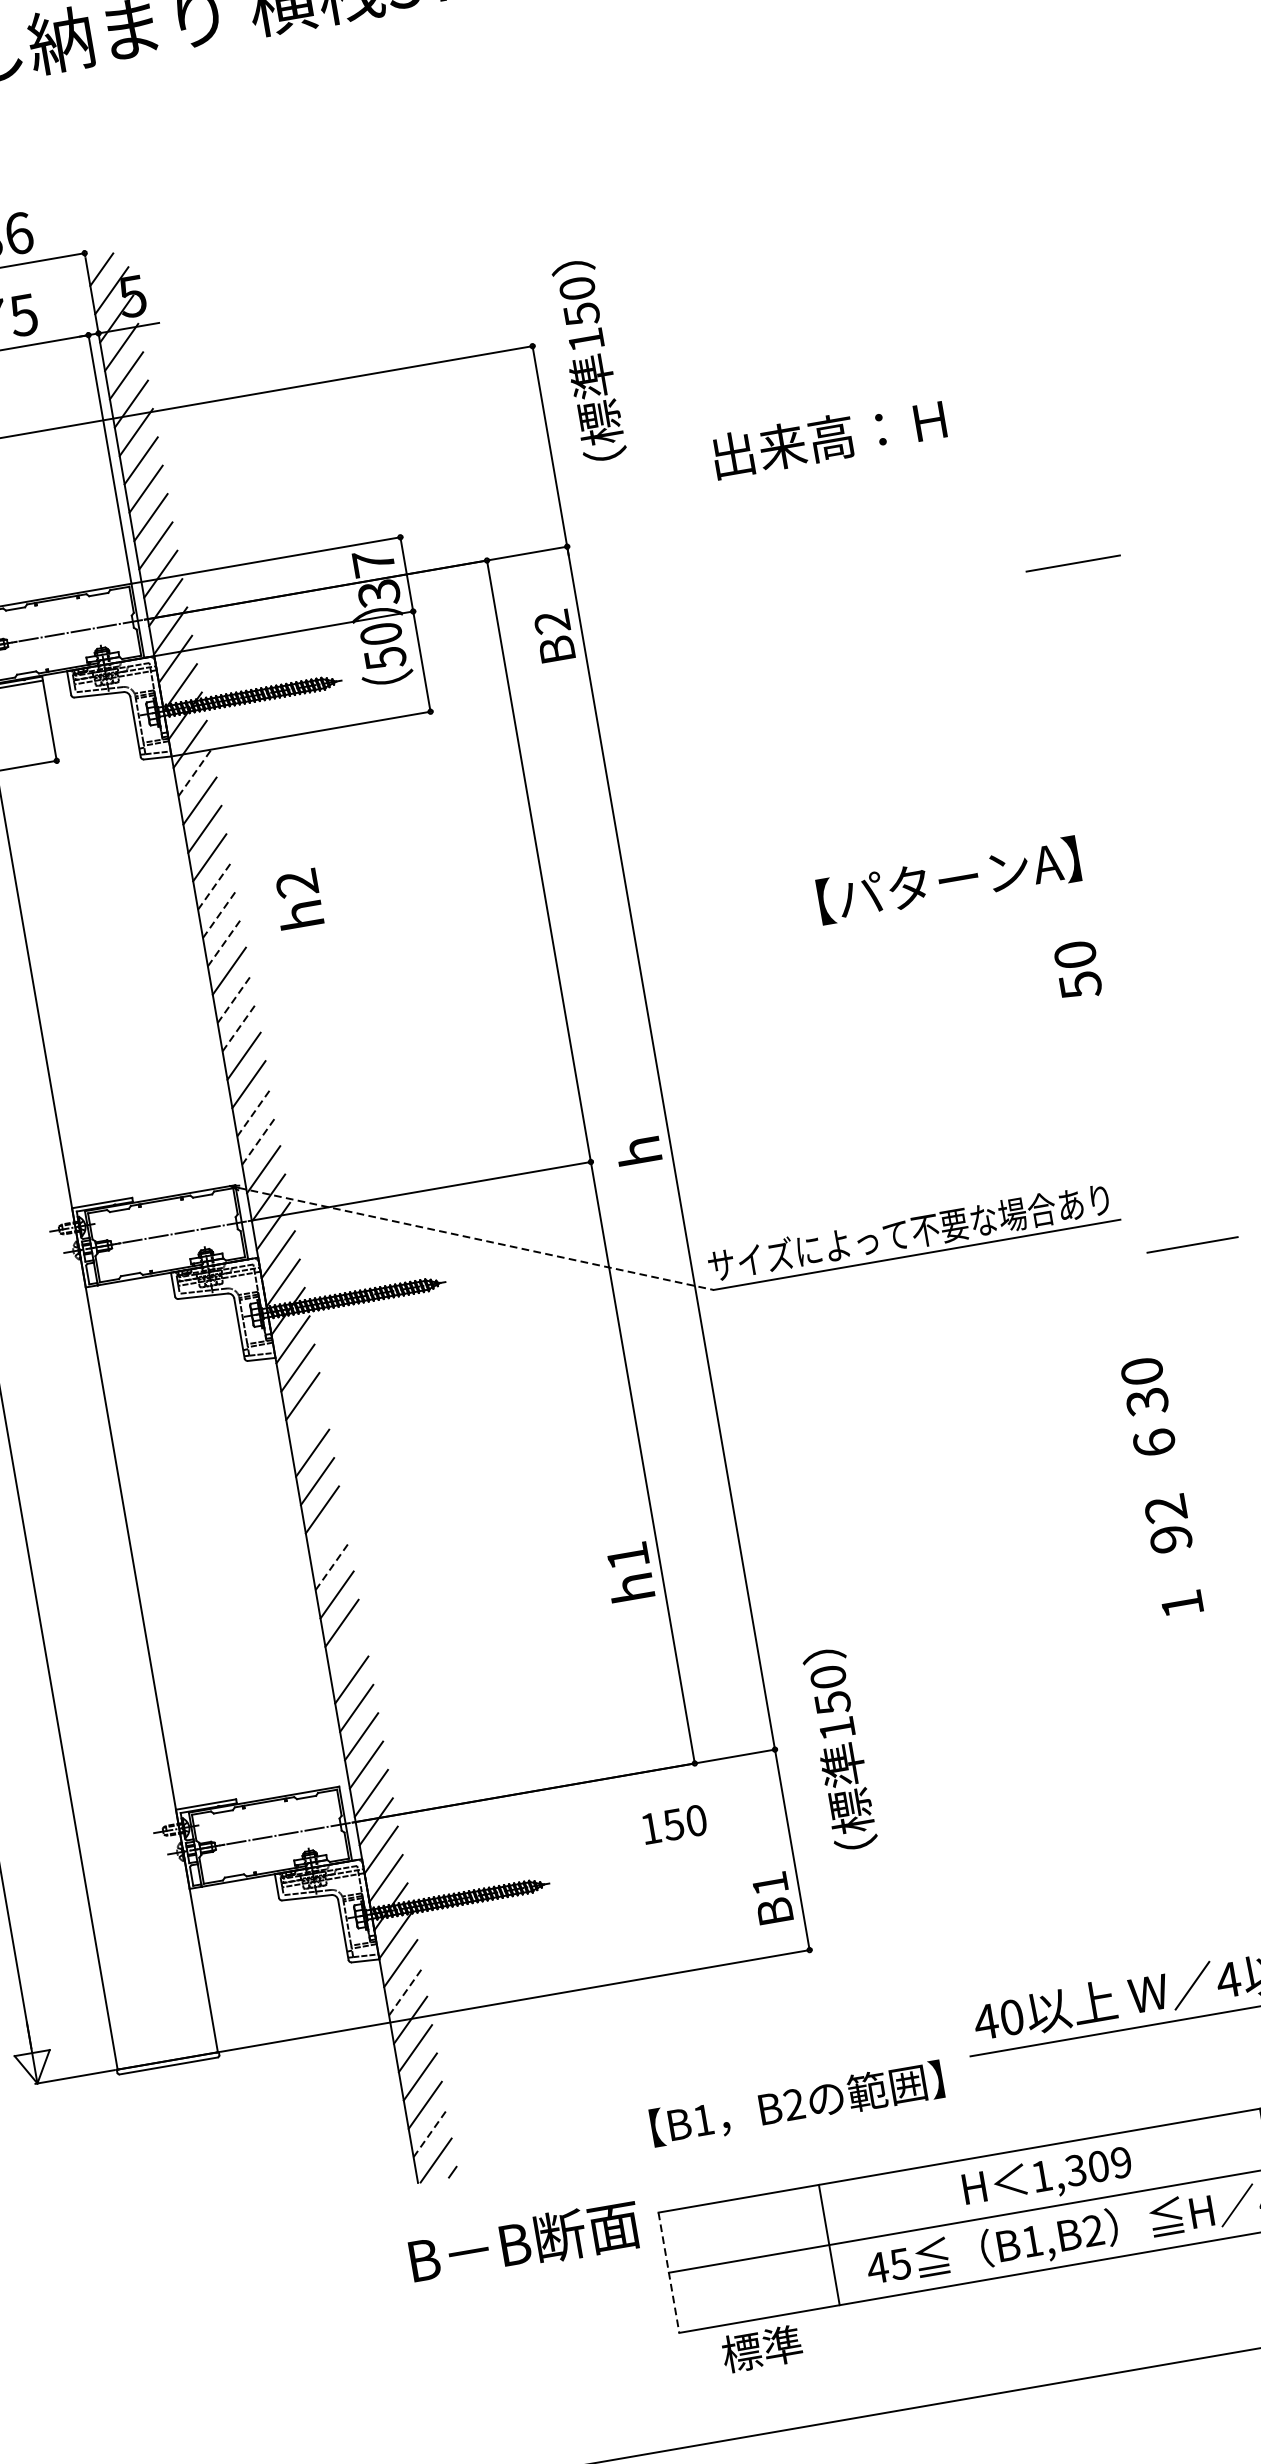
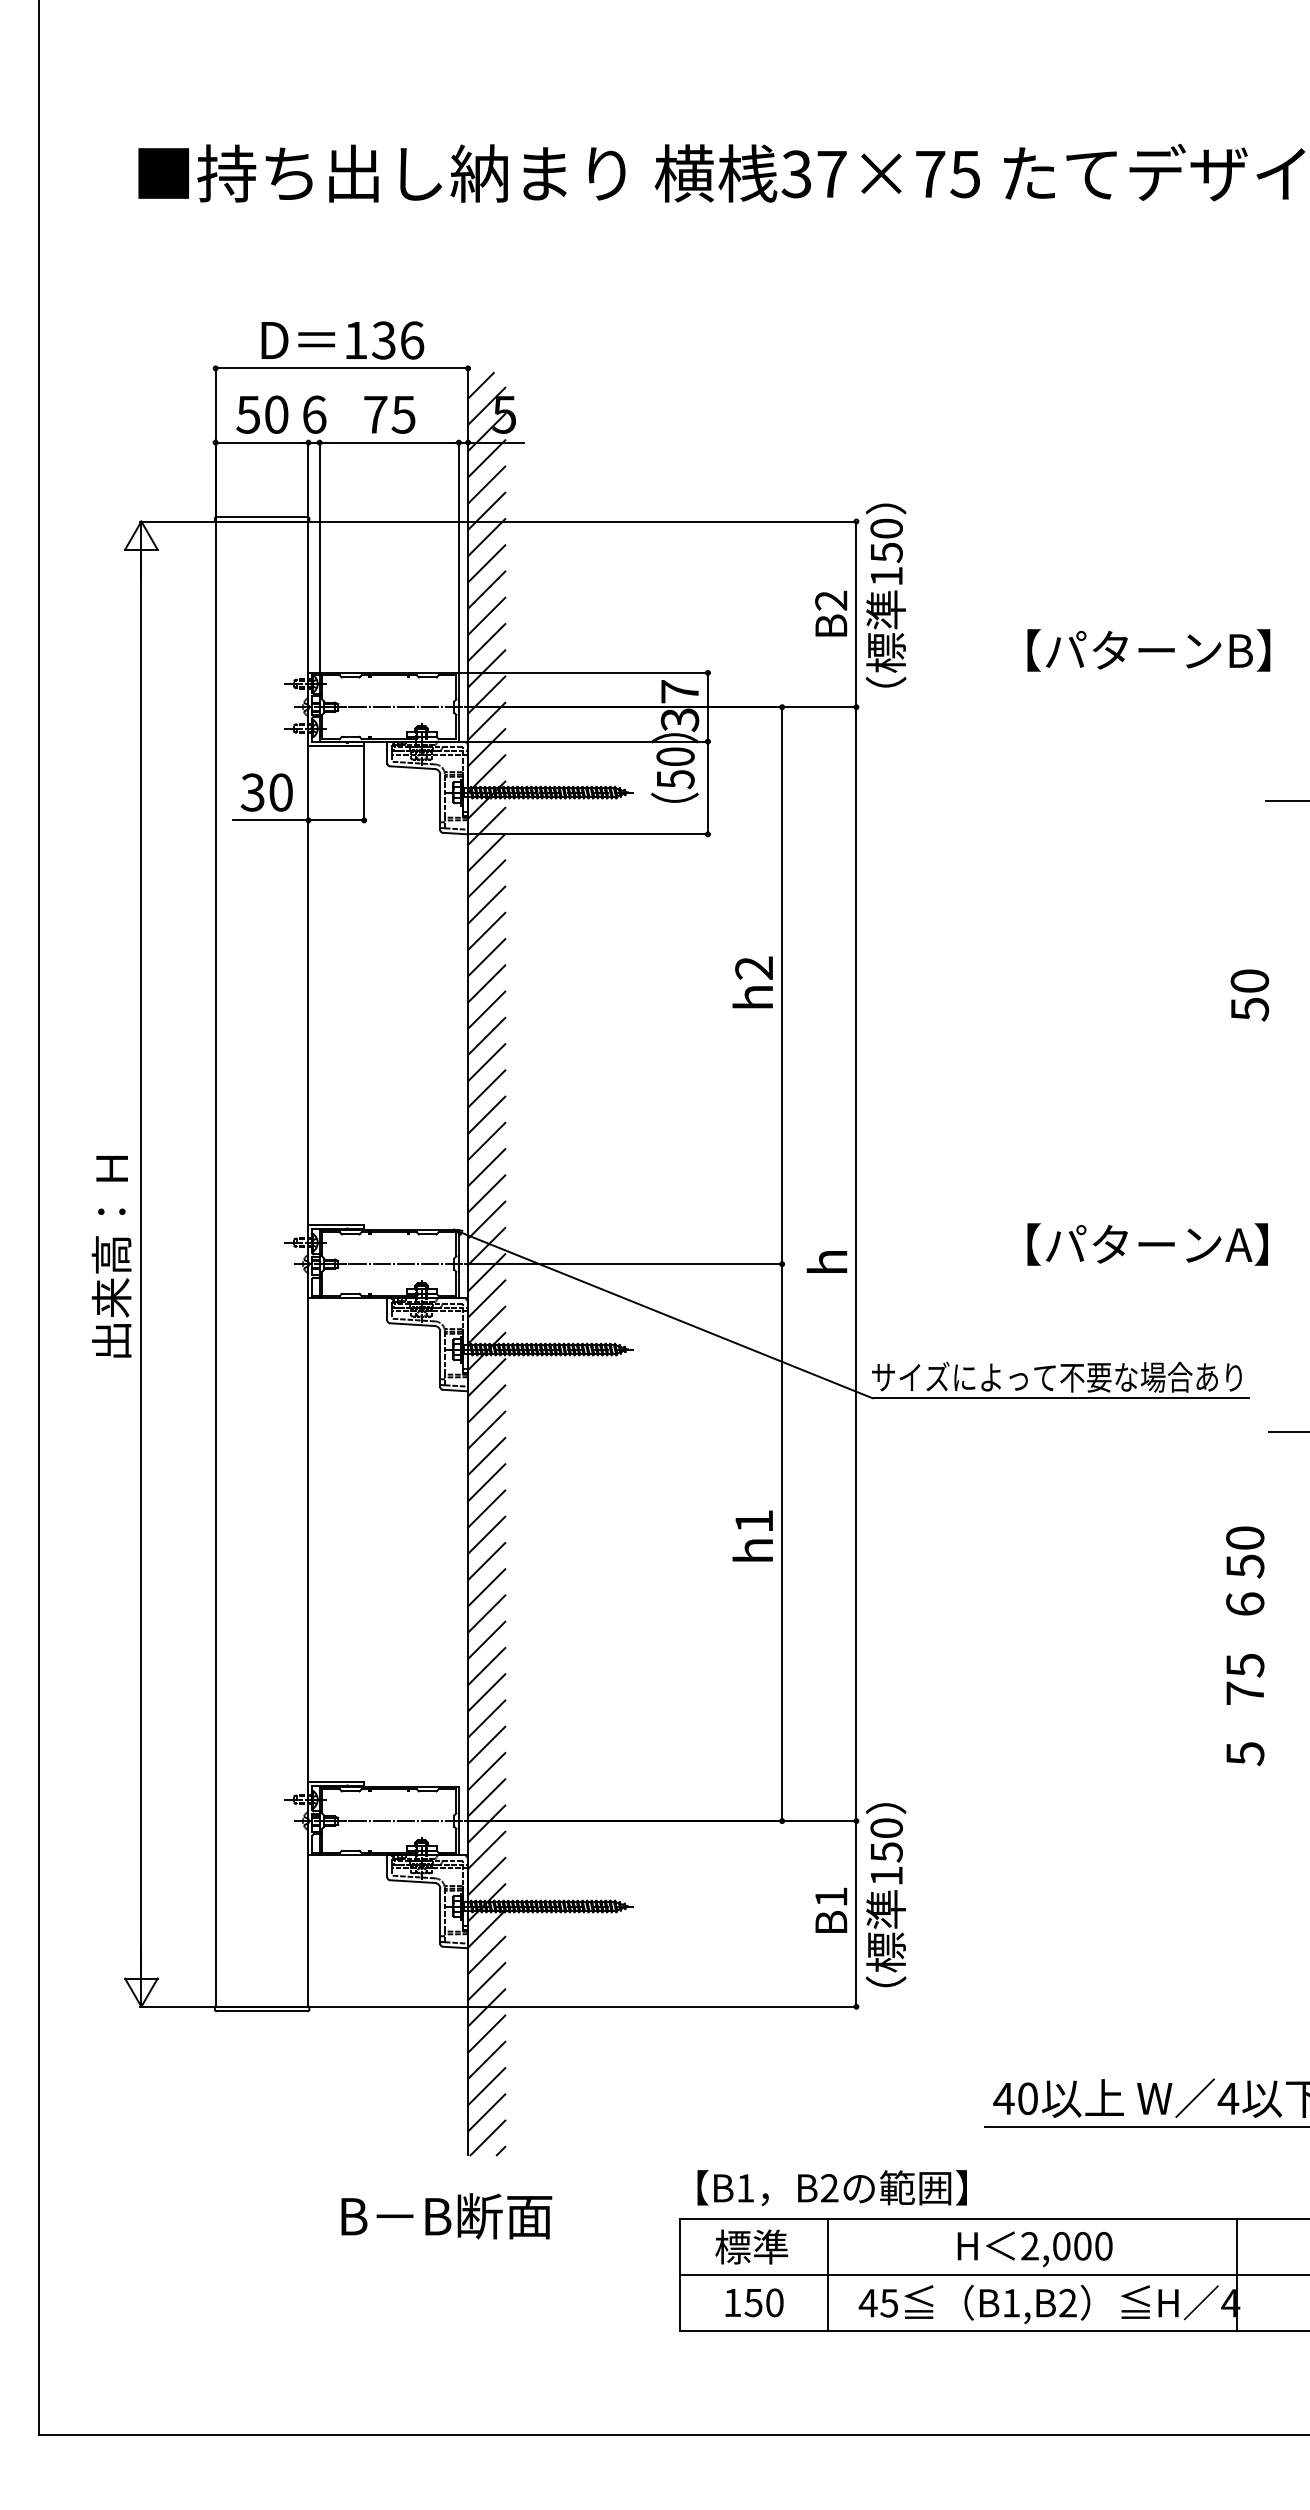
text: (588, 360) -> (885, 595), moved
text: (859, 433) -> (1136, 650), 出来高：Ｈ -> 【パターンB】
text: (554, 635) -> (831, 613), moved
line: (195, 772) -> (487, 852), dashed -> solid
text: (948, 880) -> (1147, 1244), moved
line: (215, 885) -> (487, 957), dashed -> solid
text: (297, 899) -> (752, 982), moved
line: (220, 913) -> (487, 983), dashed -> solid
line: (225, 941) -> (487, 1009), dashed -> solid
text: (1077, 970) -> (1249, 995), moved
line: (235, 999) -> (487, 1062), dashed -> solid
line: (239, 1027) -> (487, 1088), dashed -> solid
line: (254, 1112) -> (487, 1167), dashed -> solid
line: (259, 1140) -> (487, 1193), dashed -> solid
line: (476, 1238) -> (667, 1315), dashed -> solid
text: (1146, 1402) -> (1244, 1566), 30 -> 50
line: (307, 1424) -> (486, 1456), added
text: (1168, 1524) -> (1245, 1679), 92 -> 75
line: (327, 1538) -> (486, 1561), added
line: (333, 1566) -> (487, 1587), dashed -> solid
text: (628, 1571) -> (752, 1535), moved
text: (1182, 1605) -> (1245, 1754), 1 -> 5
line: (346, 1651) -> (486, 1666), added
text: (839, 1750) -> (885, 1895), moved
text: (674, 1824) -> (754, 2302), moved
text: (772, 1897) -> (831, 1909), moved
line: (406, 1991) -> (487, 1981), dashed -> solid
text: (796, 2104) -> (831, 2188), moved
line: (430, 2133) -> (487, 2112), dashed -> solid
text: (1081, 2169) -> (1066, 2246), 1,309 -> 2,000
text: (524, 2242) -> (446, 2216), moved
line: (668, 2273) -> (679, 2275), dashed -> solid
text: (761, 2348) -> (751, 2246), moved

